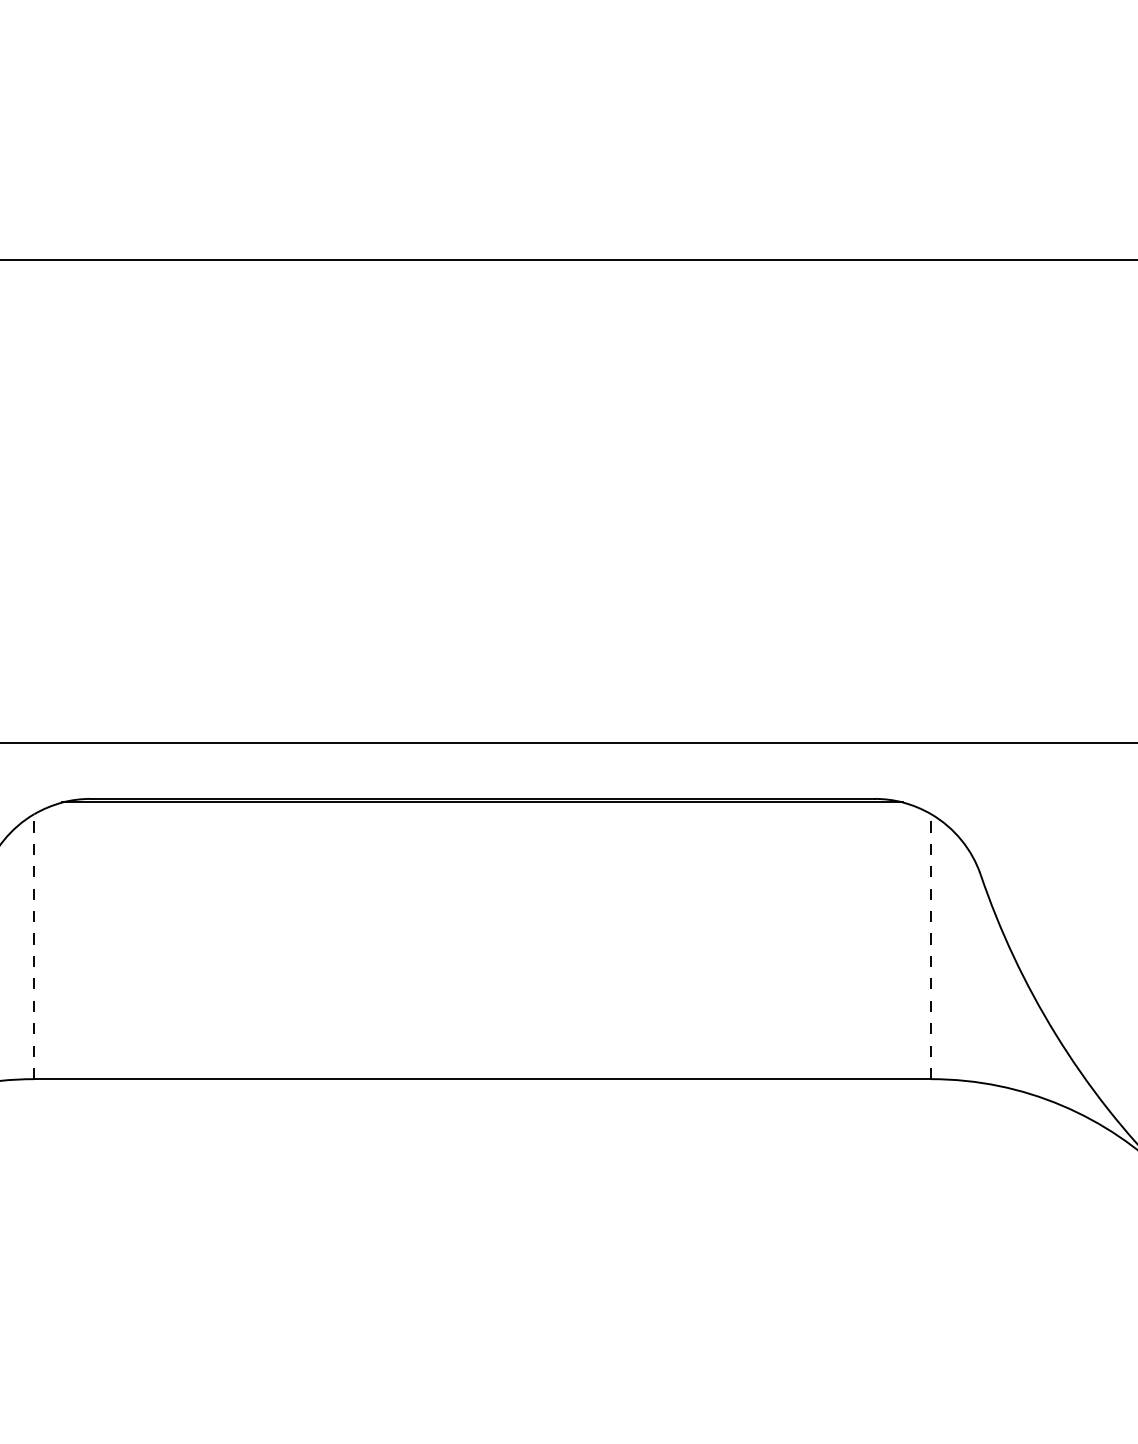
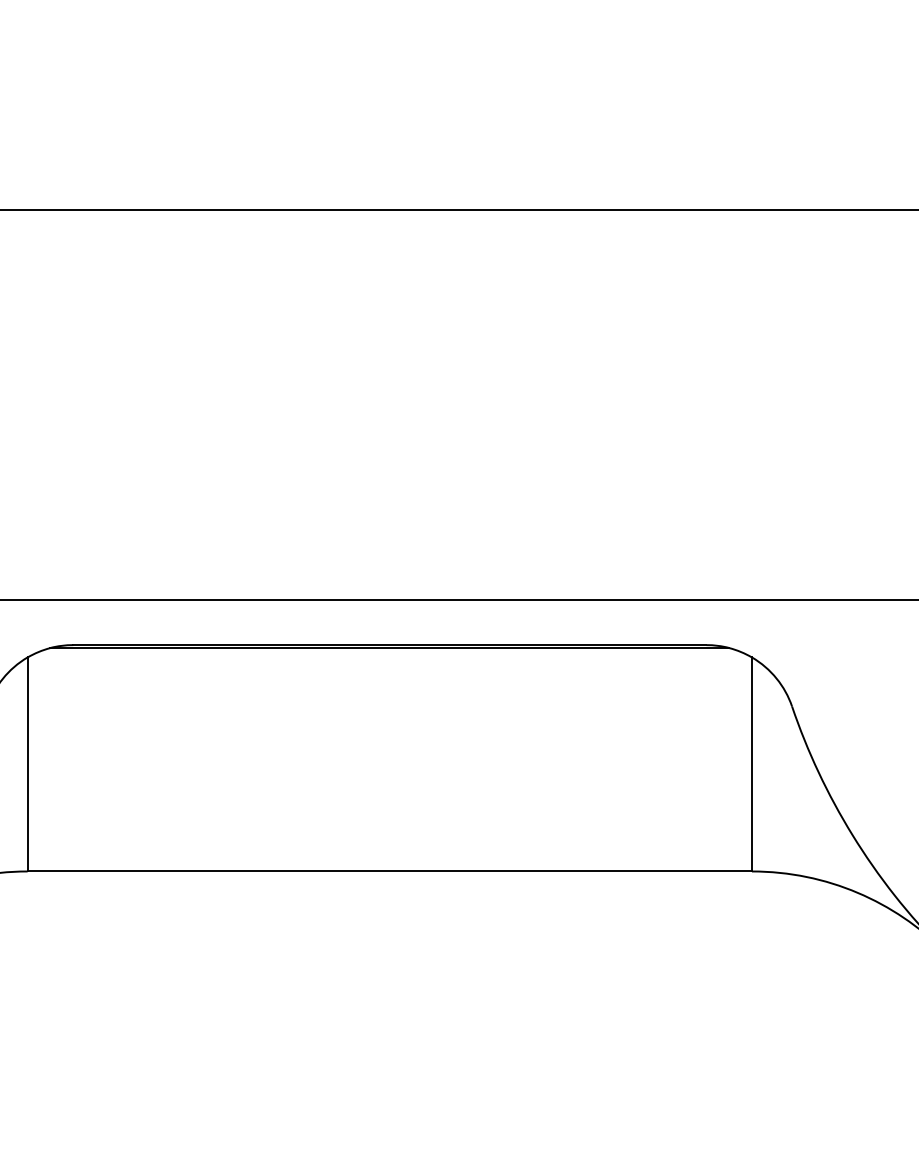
line: (34, 946) -> (27, 764), dashed -> solid
line: (931, 946) -> (752, 764), dashed -> solid

